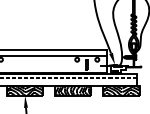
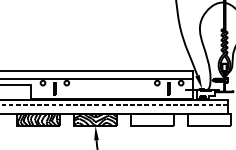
hatch: (73, 90) -> (152, 119), removed
hatch: (121, 90) -> (209, 119), removed

